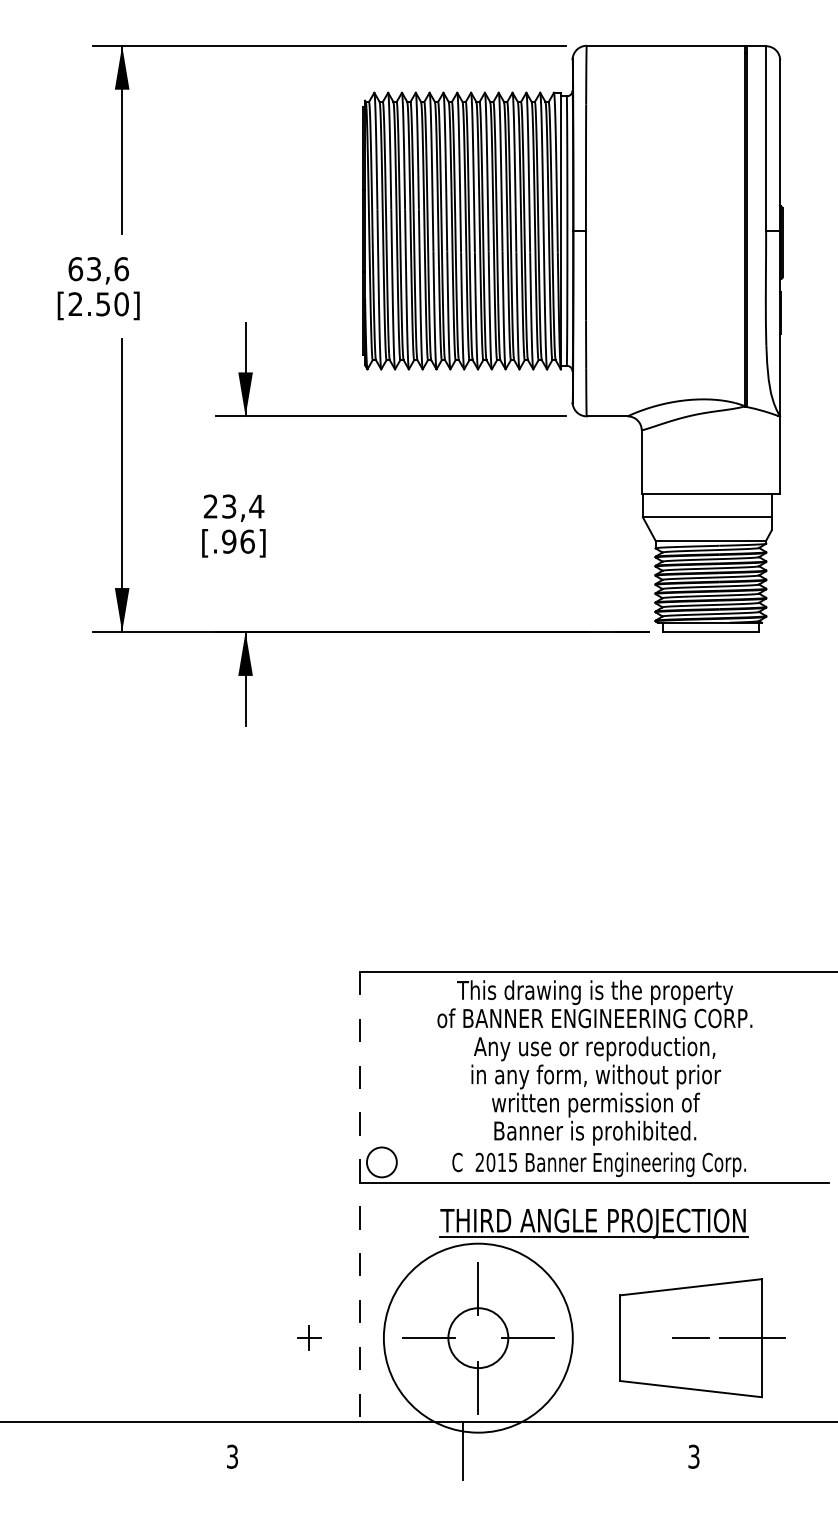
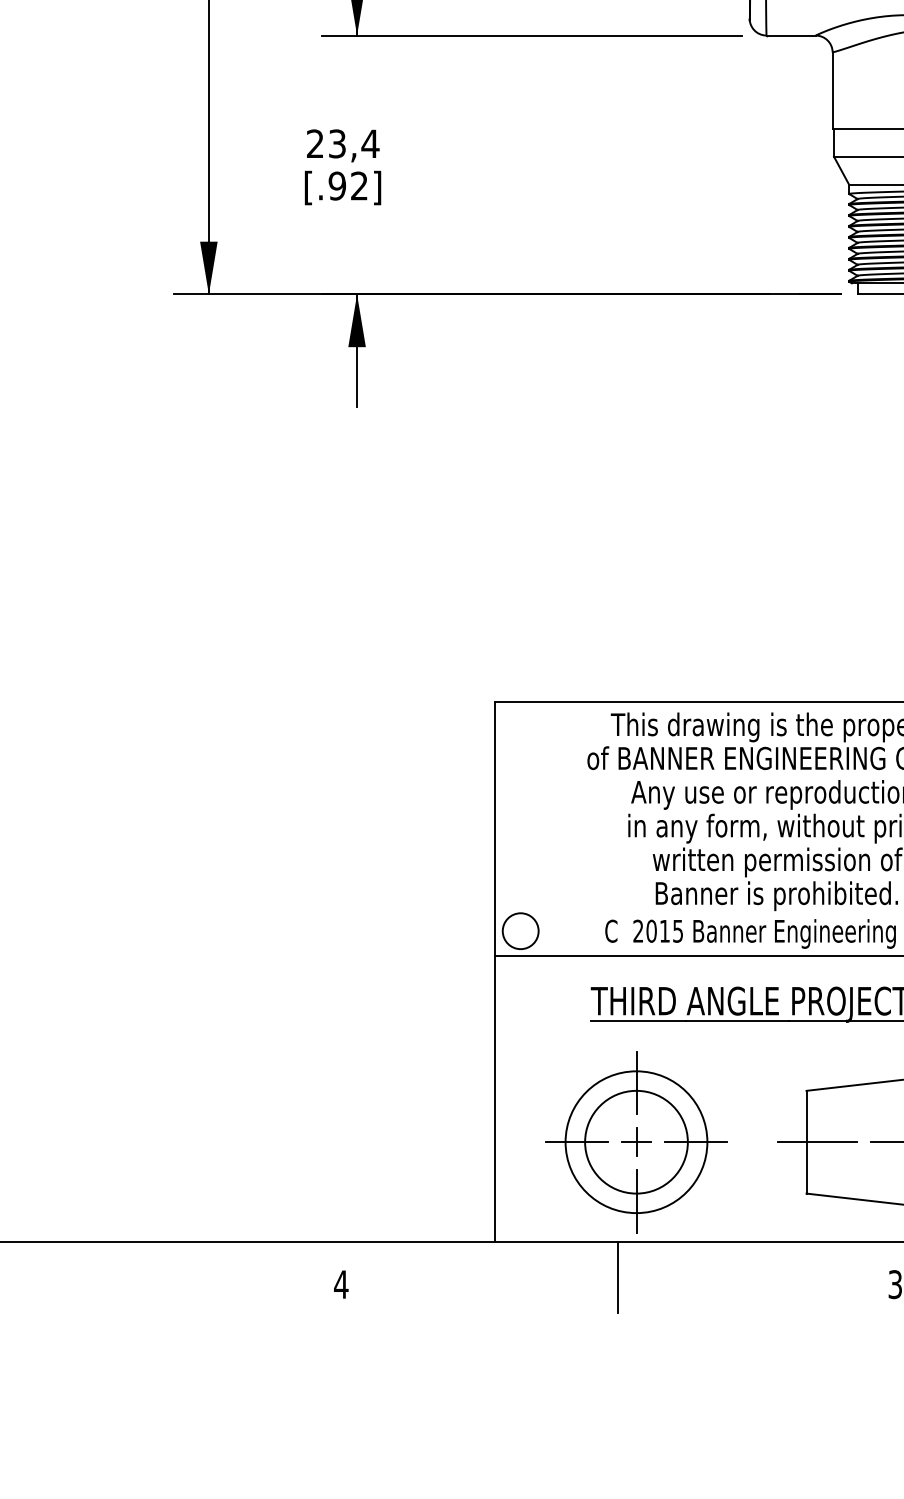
text: (247, 541) -> (359, 185), [.96] -> [.92]
line: (360, 1196) -> (495, 972), dashed -> solid
part: (309, 1337) -> (636, 1141), moved
circle: (478, 1337) -> (636, 1141), size x1.43
circle: (478, 1338) -> (636, 1142), size x0.62
line: (628, 1338) -> (816, 1142), added
text: (232, 1456) -> (341, 1284), 3 -> 4

